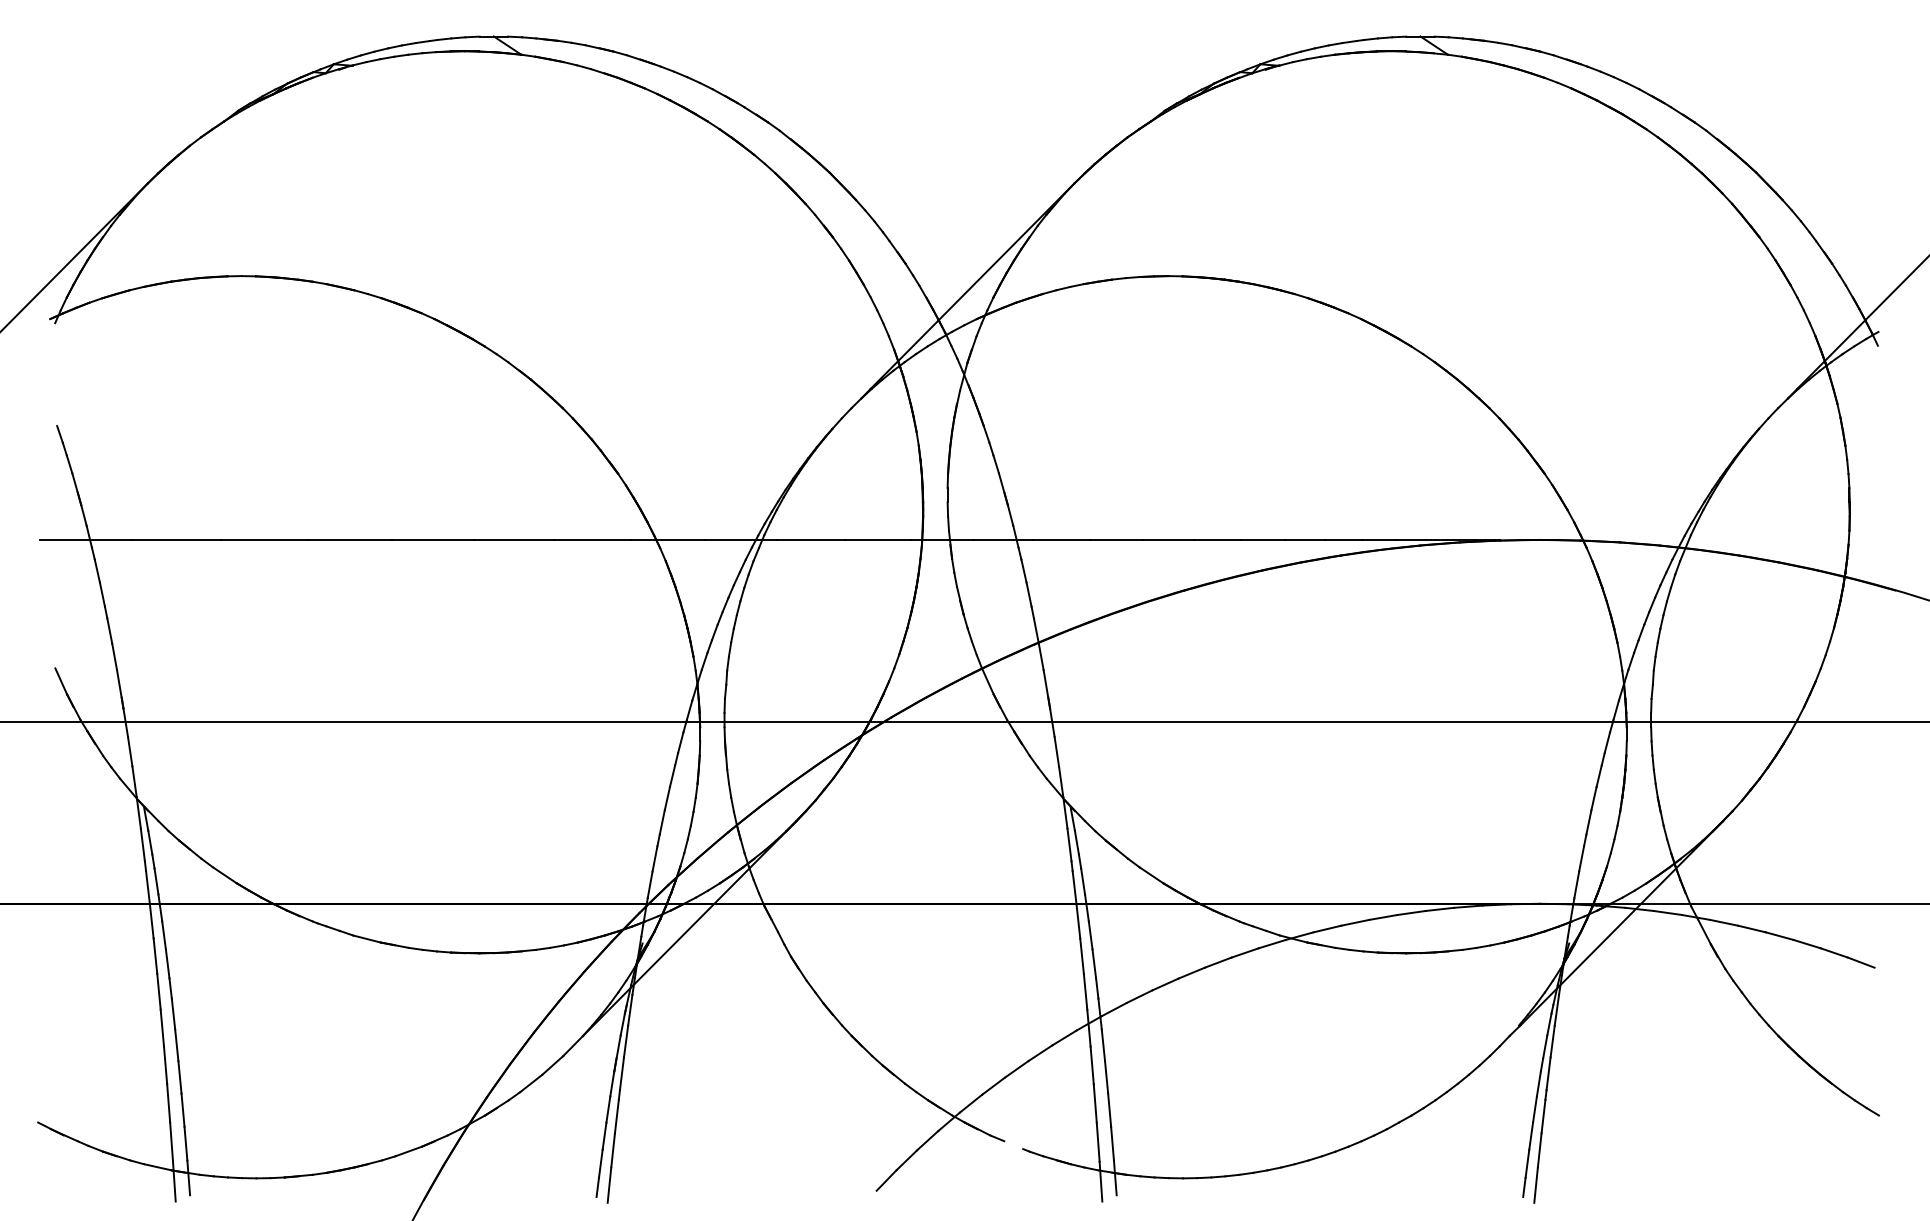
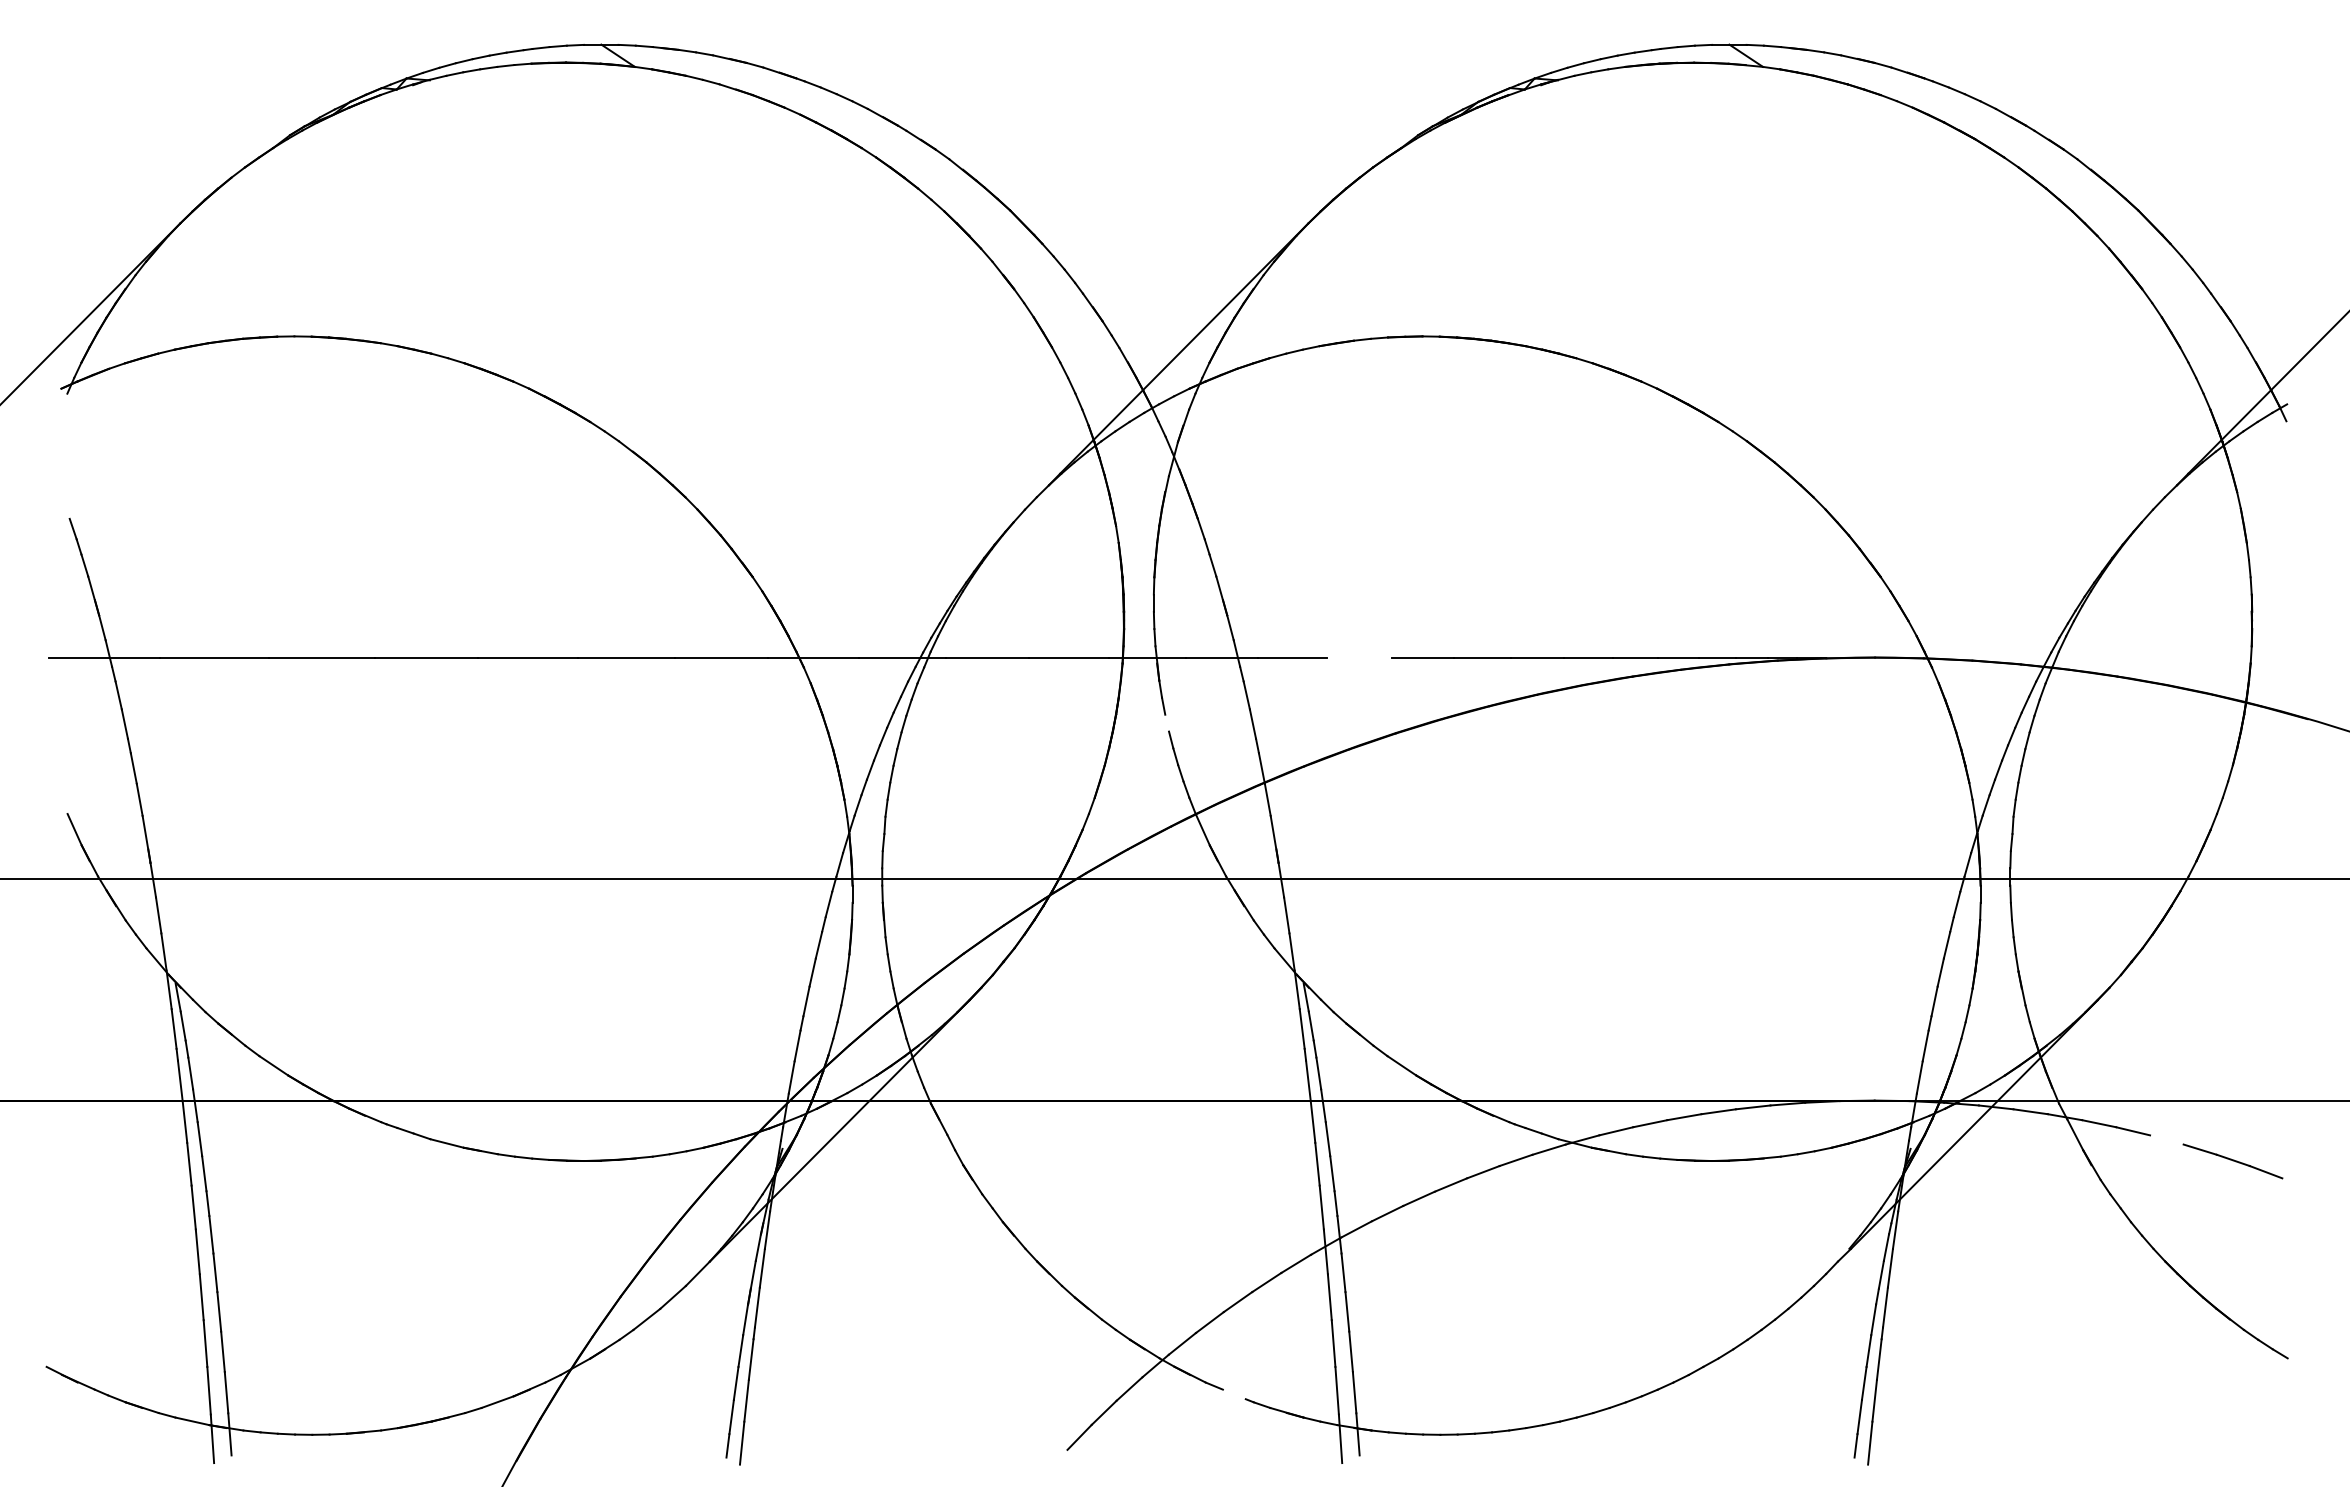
line: (1116, 539) -> (1359, 657), removed
line: (960, 600) -> (1169, 731), removed
line: (1779, 935) -> (2166, 1139), removed

